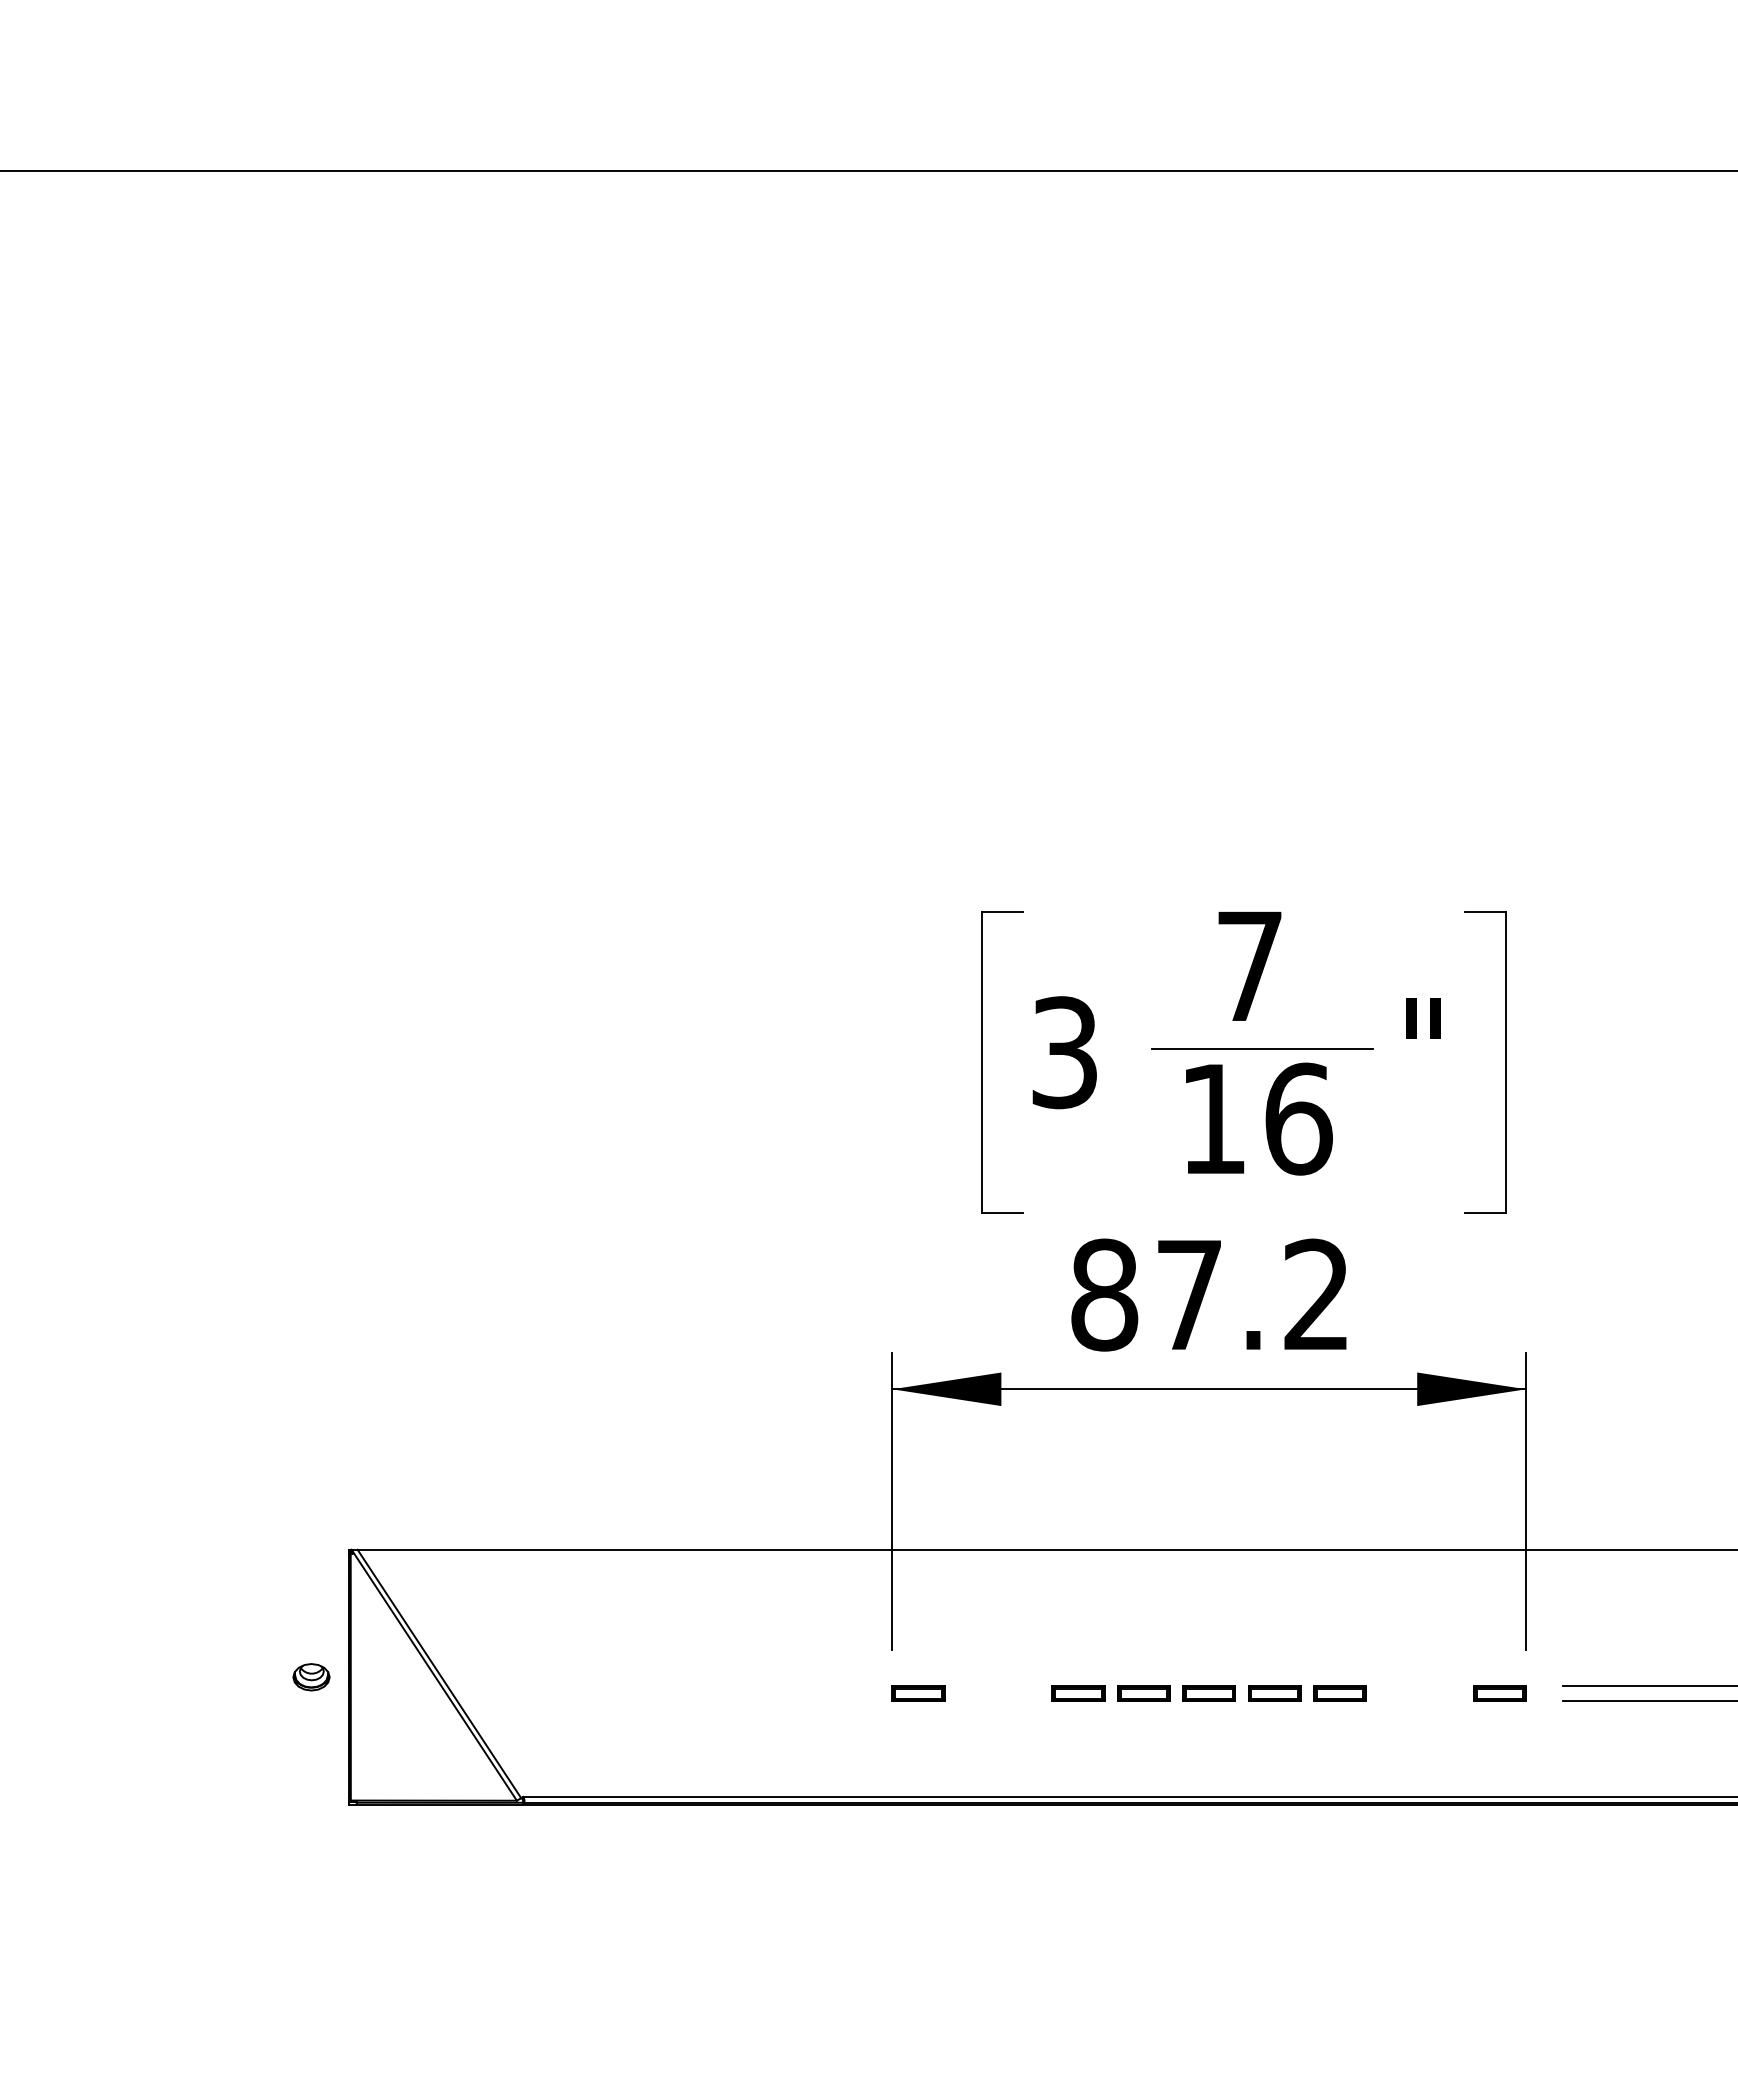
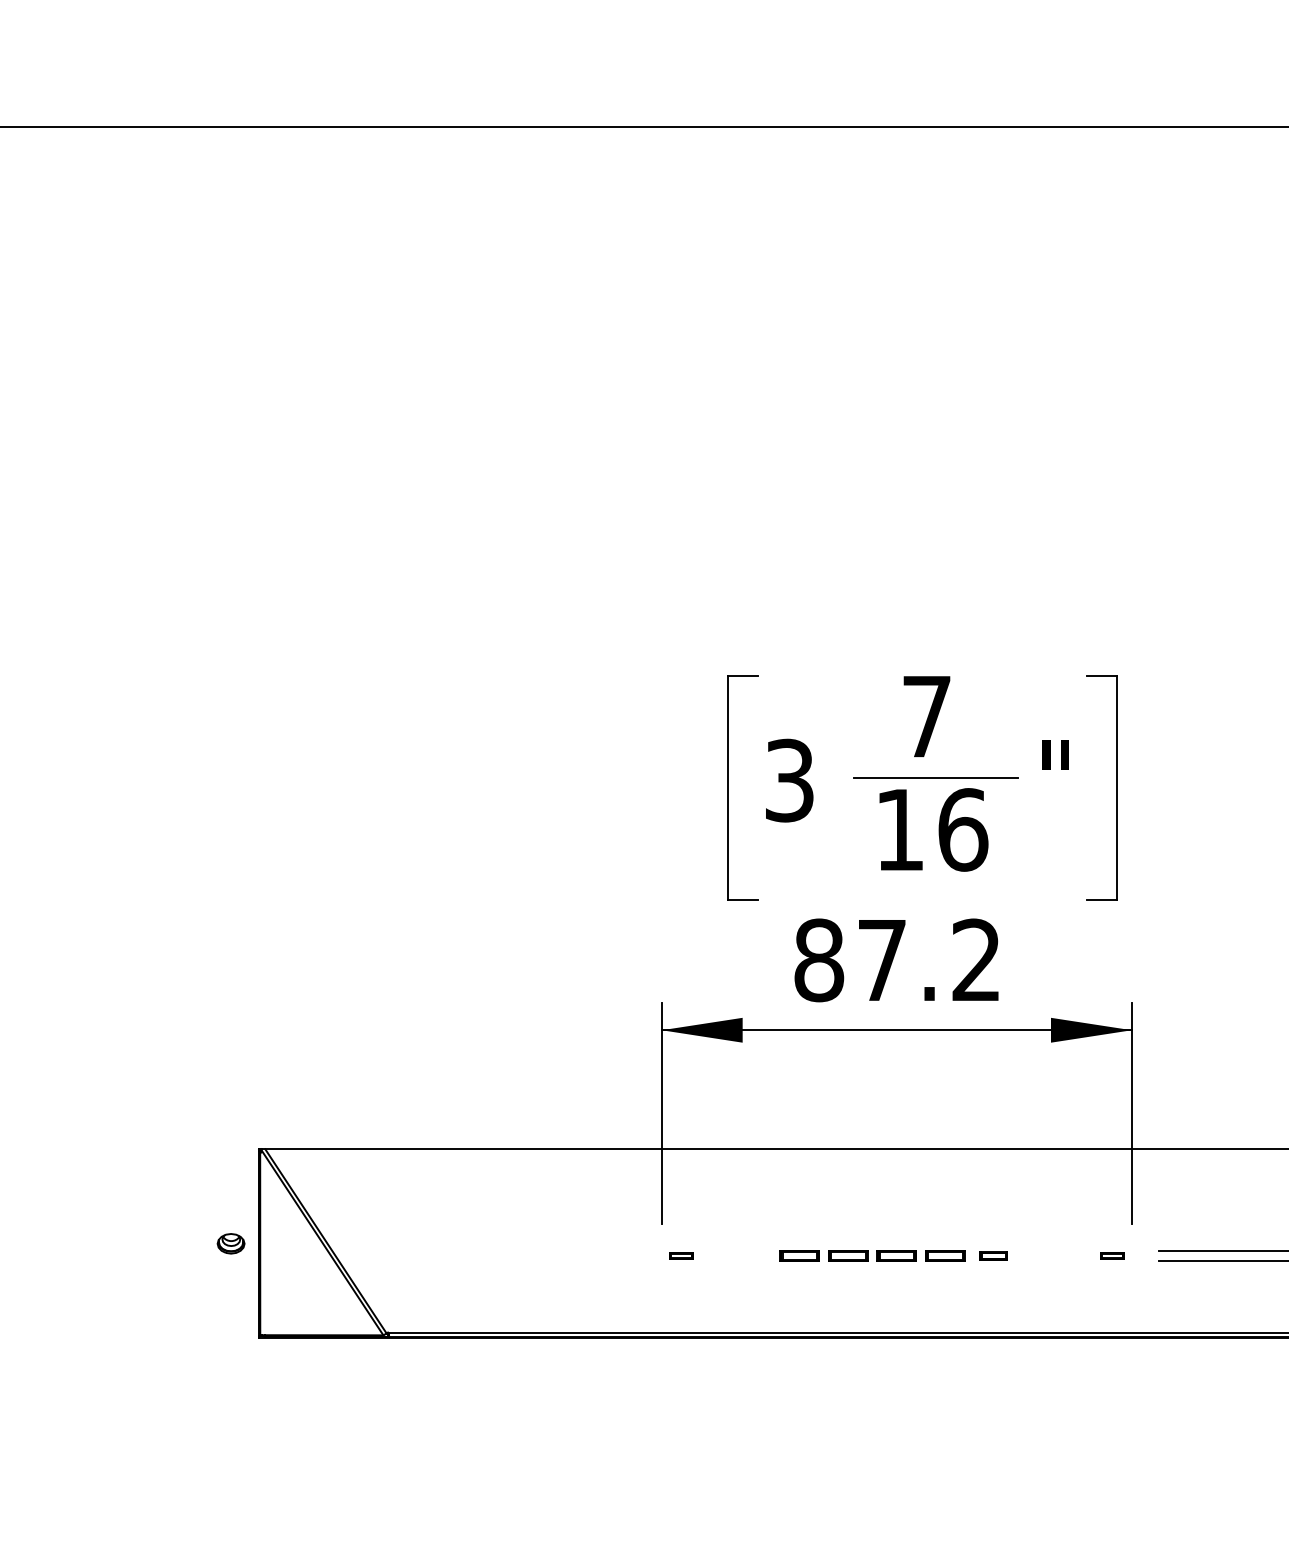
part: (918, 1693) -> (681, 1255), size x0.6
part: (1339, 1693) -> (993, 1255), size x0.7
part: (1500, 1693) -> (1112, 1255), size x0.6

